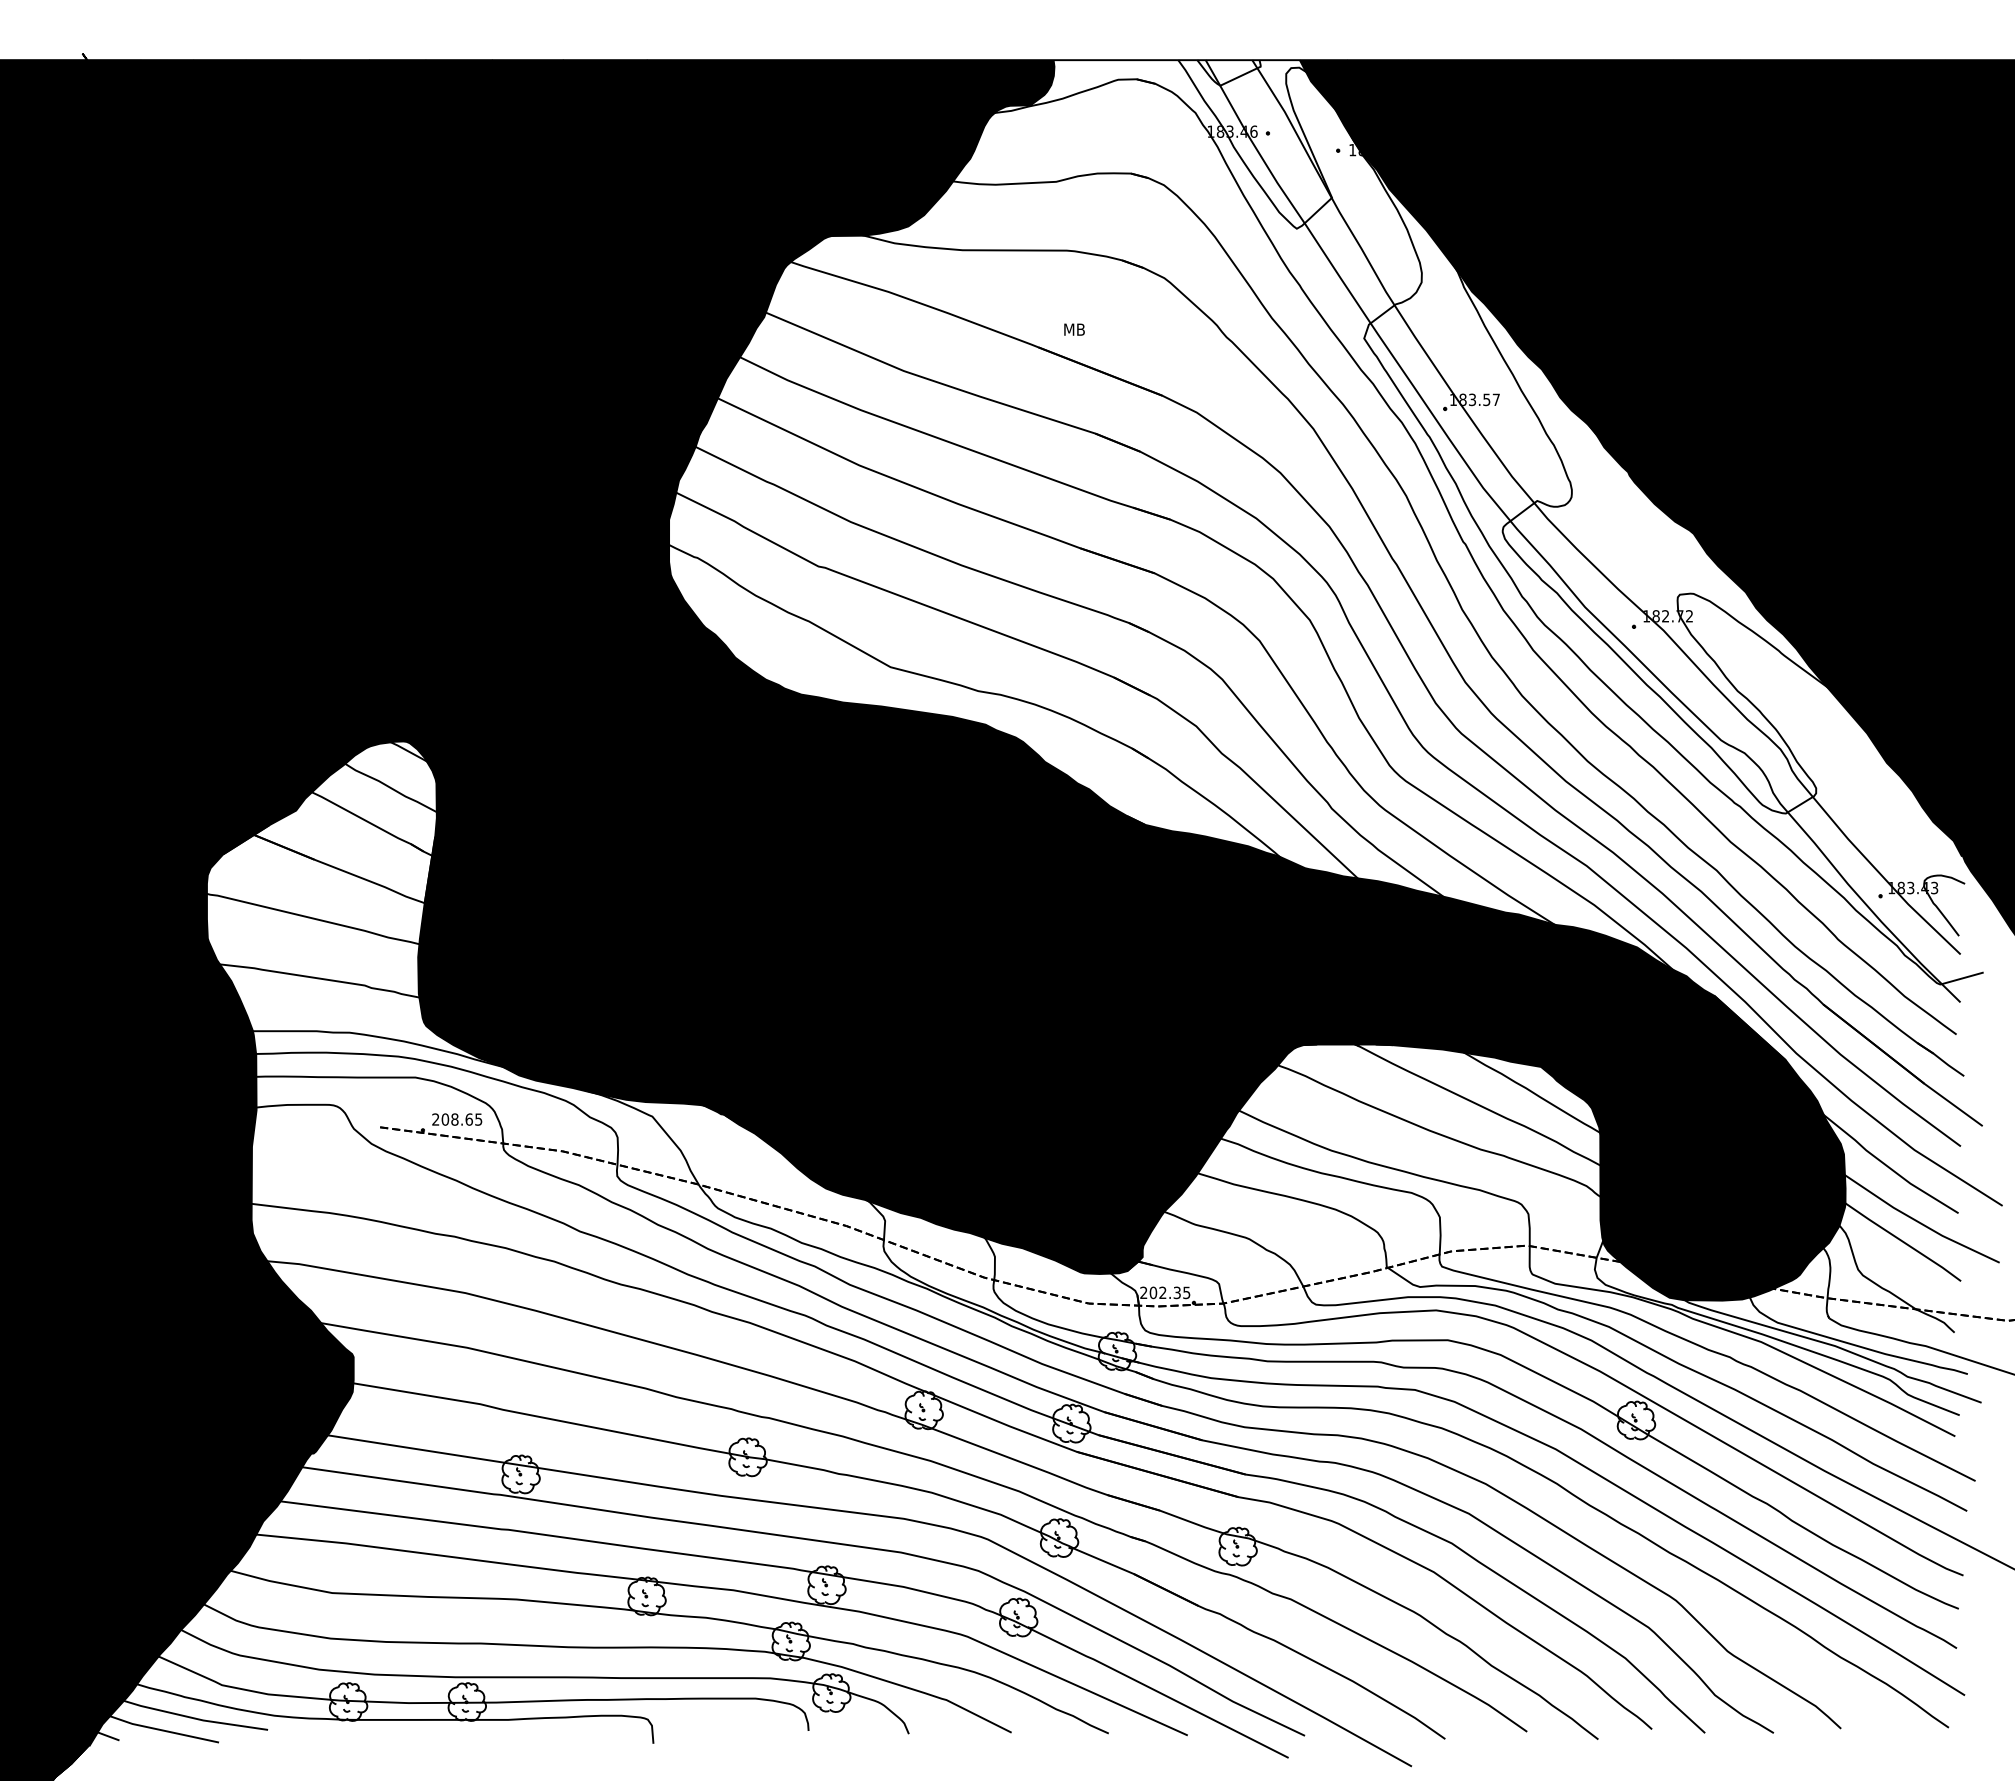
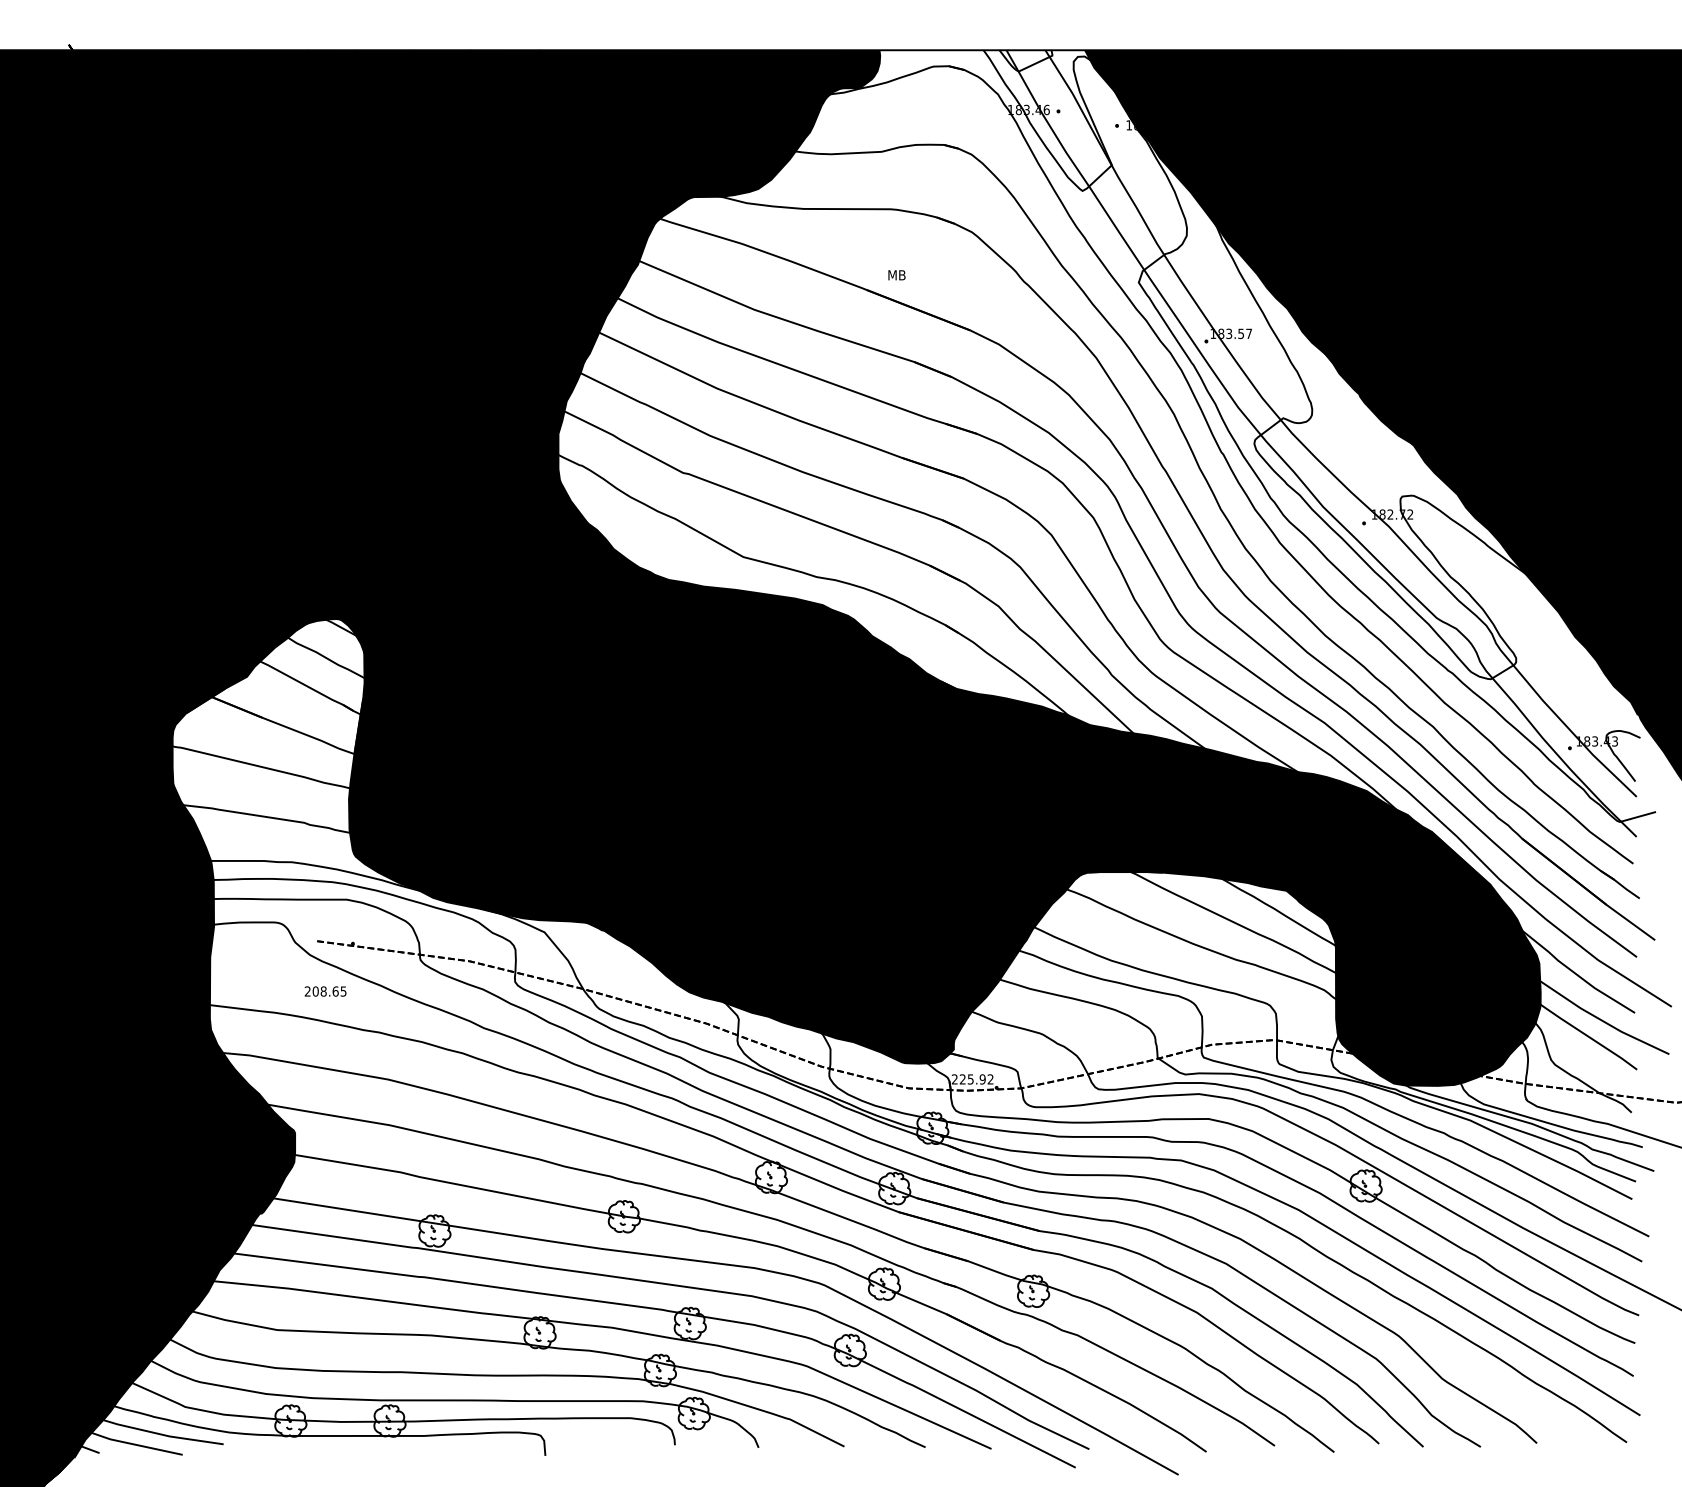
text: (457, 1119) -> (325, 991), moved
text: (1169, 1292) -> (976, 1079), 202.35 -> 225.92

